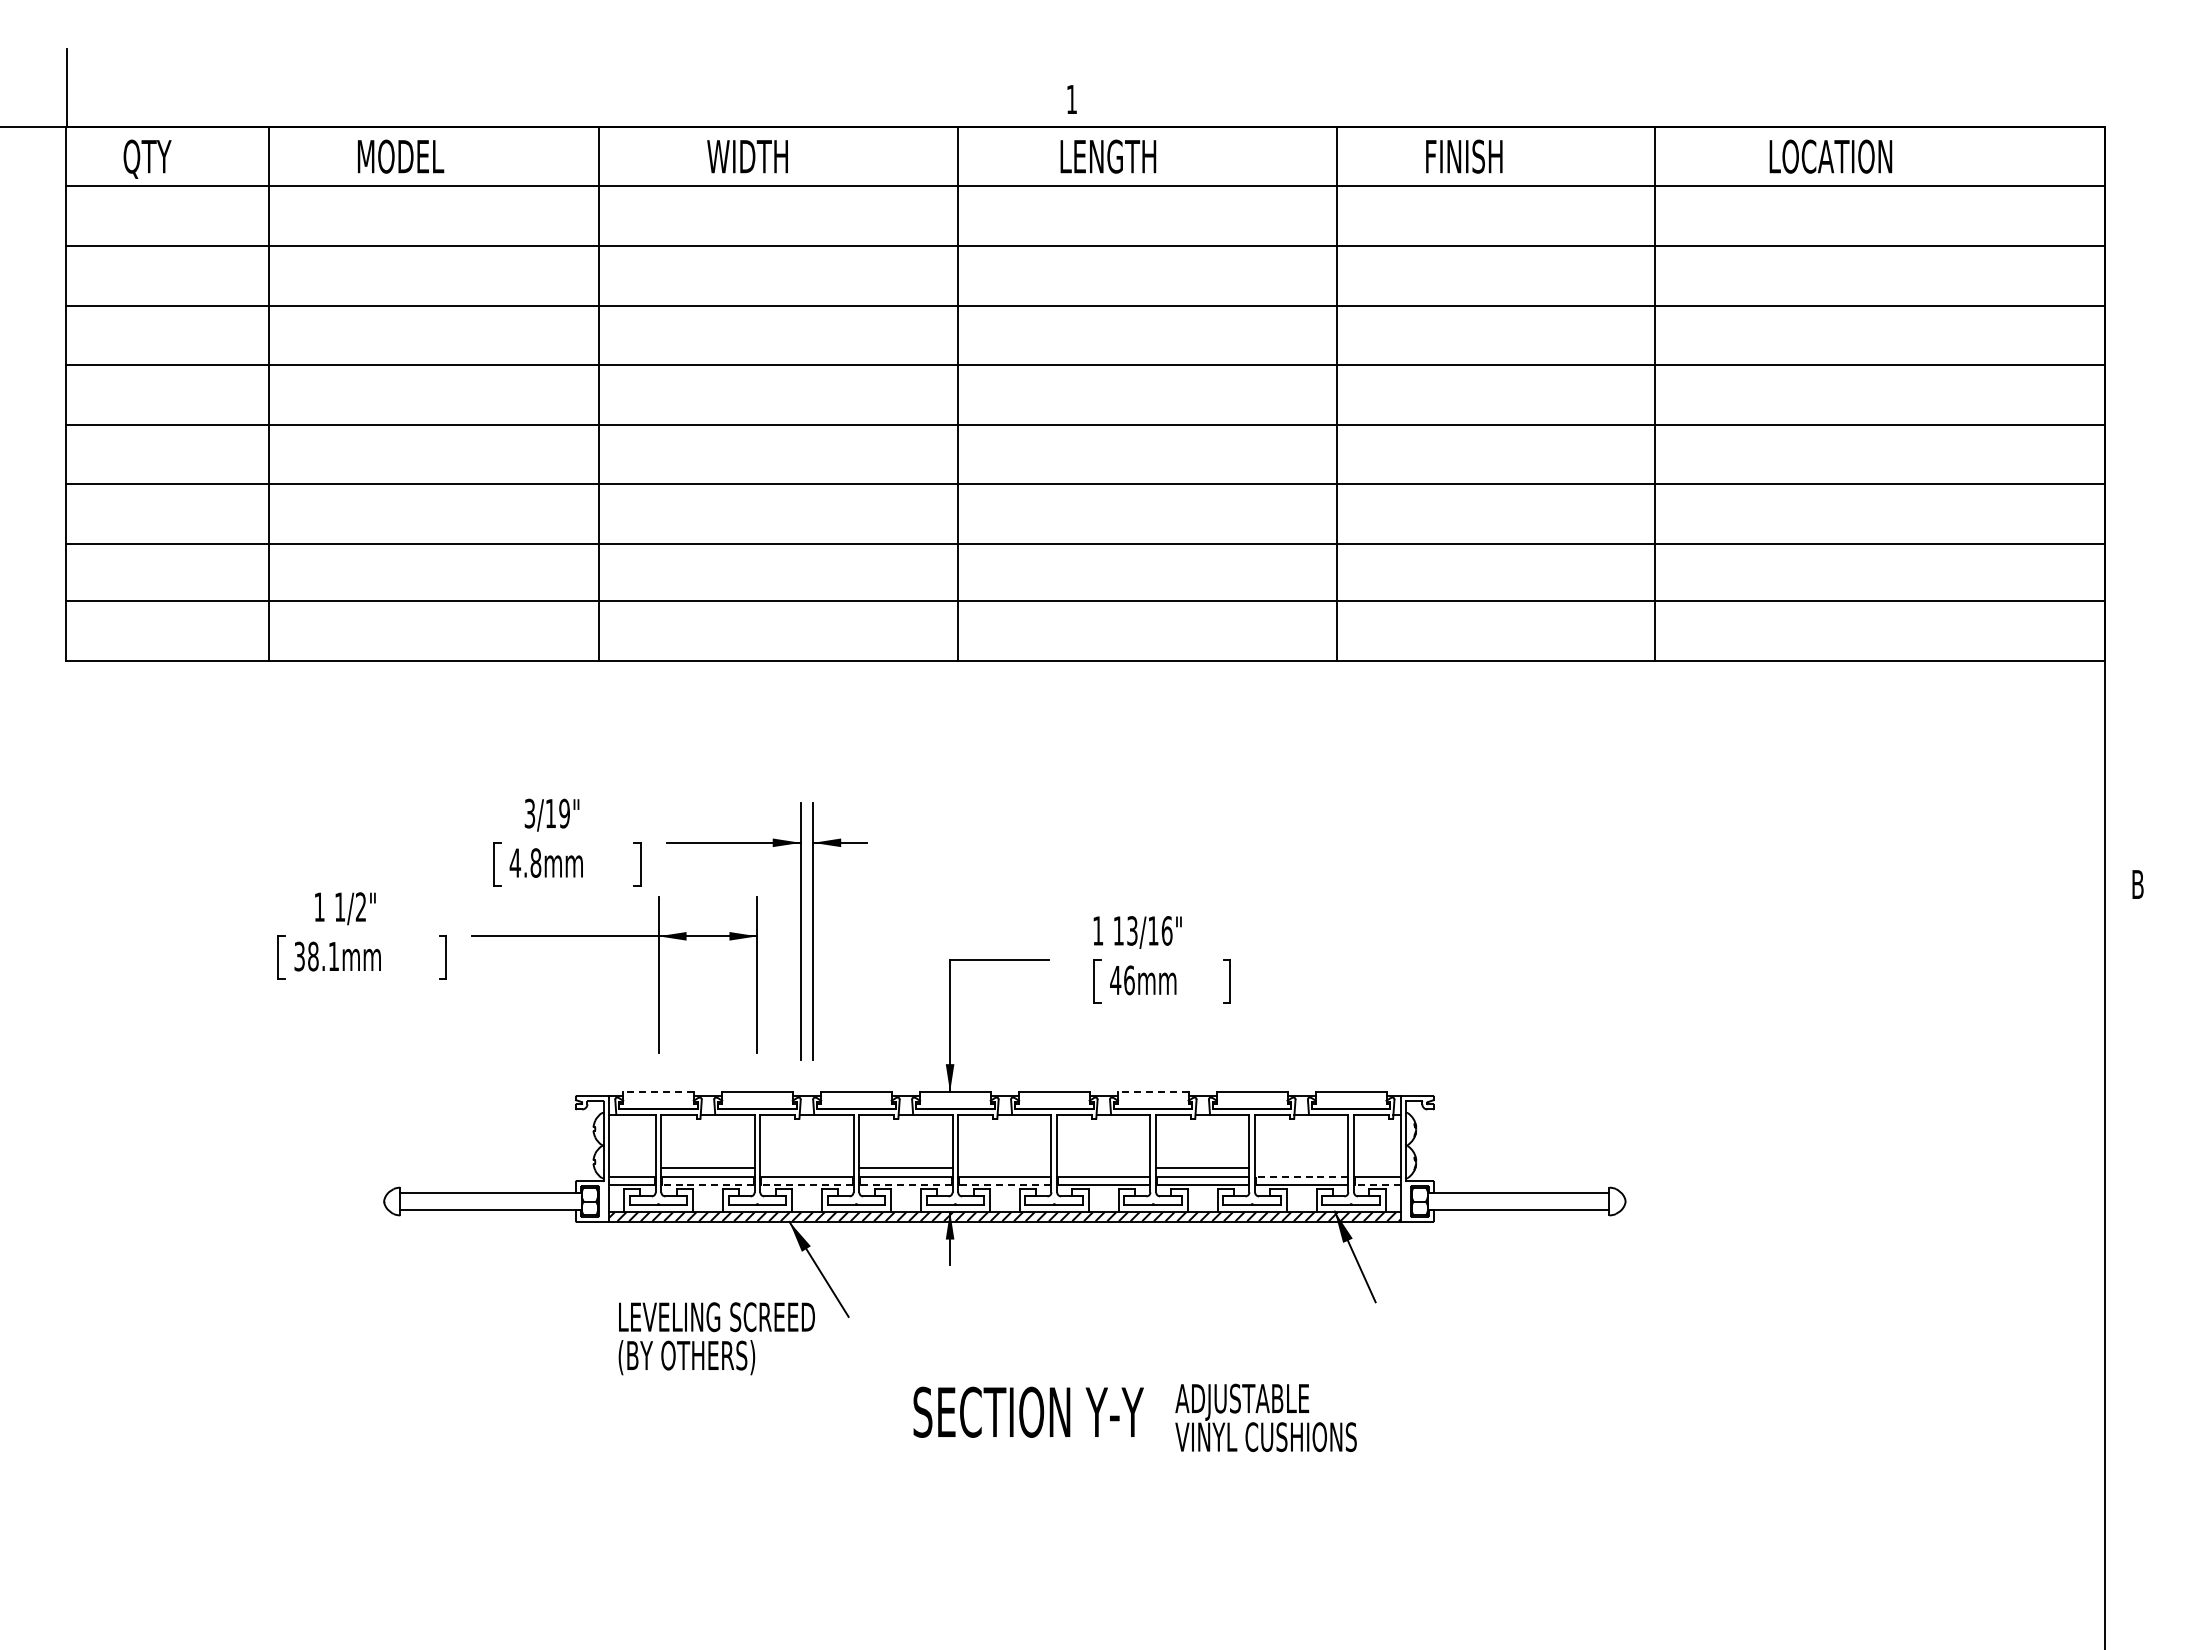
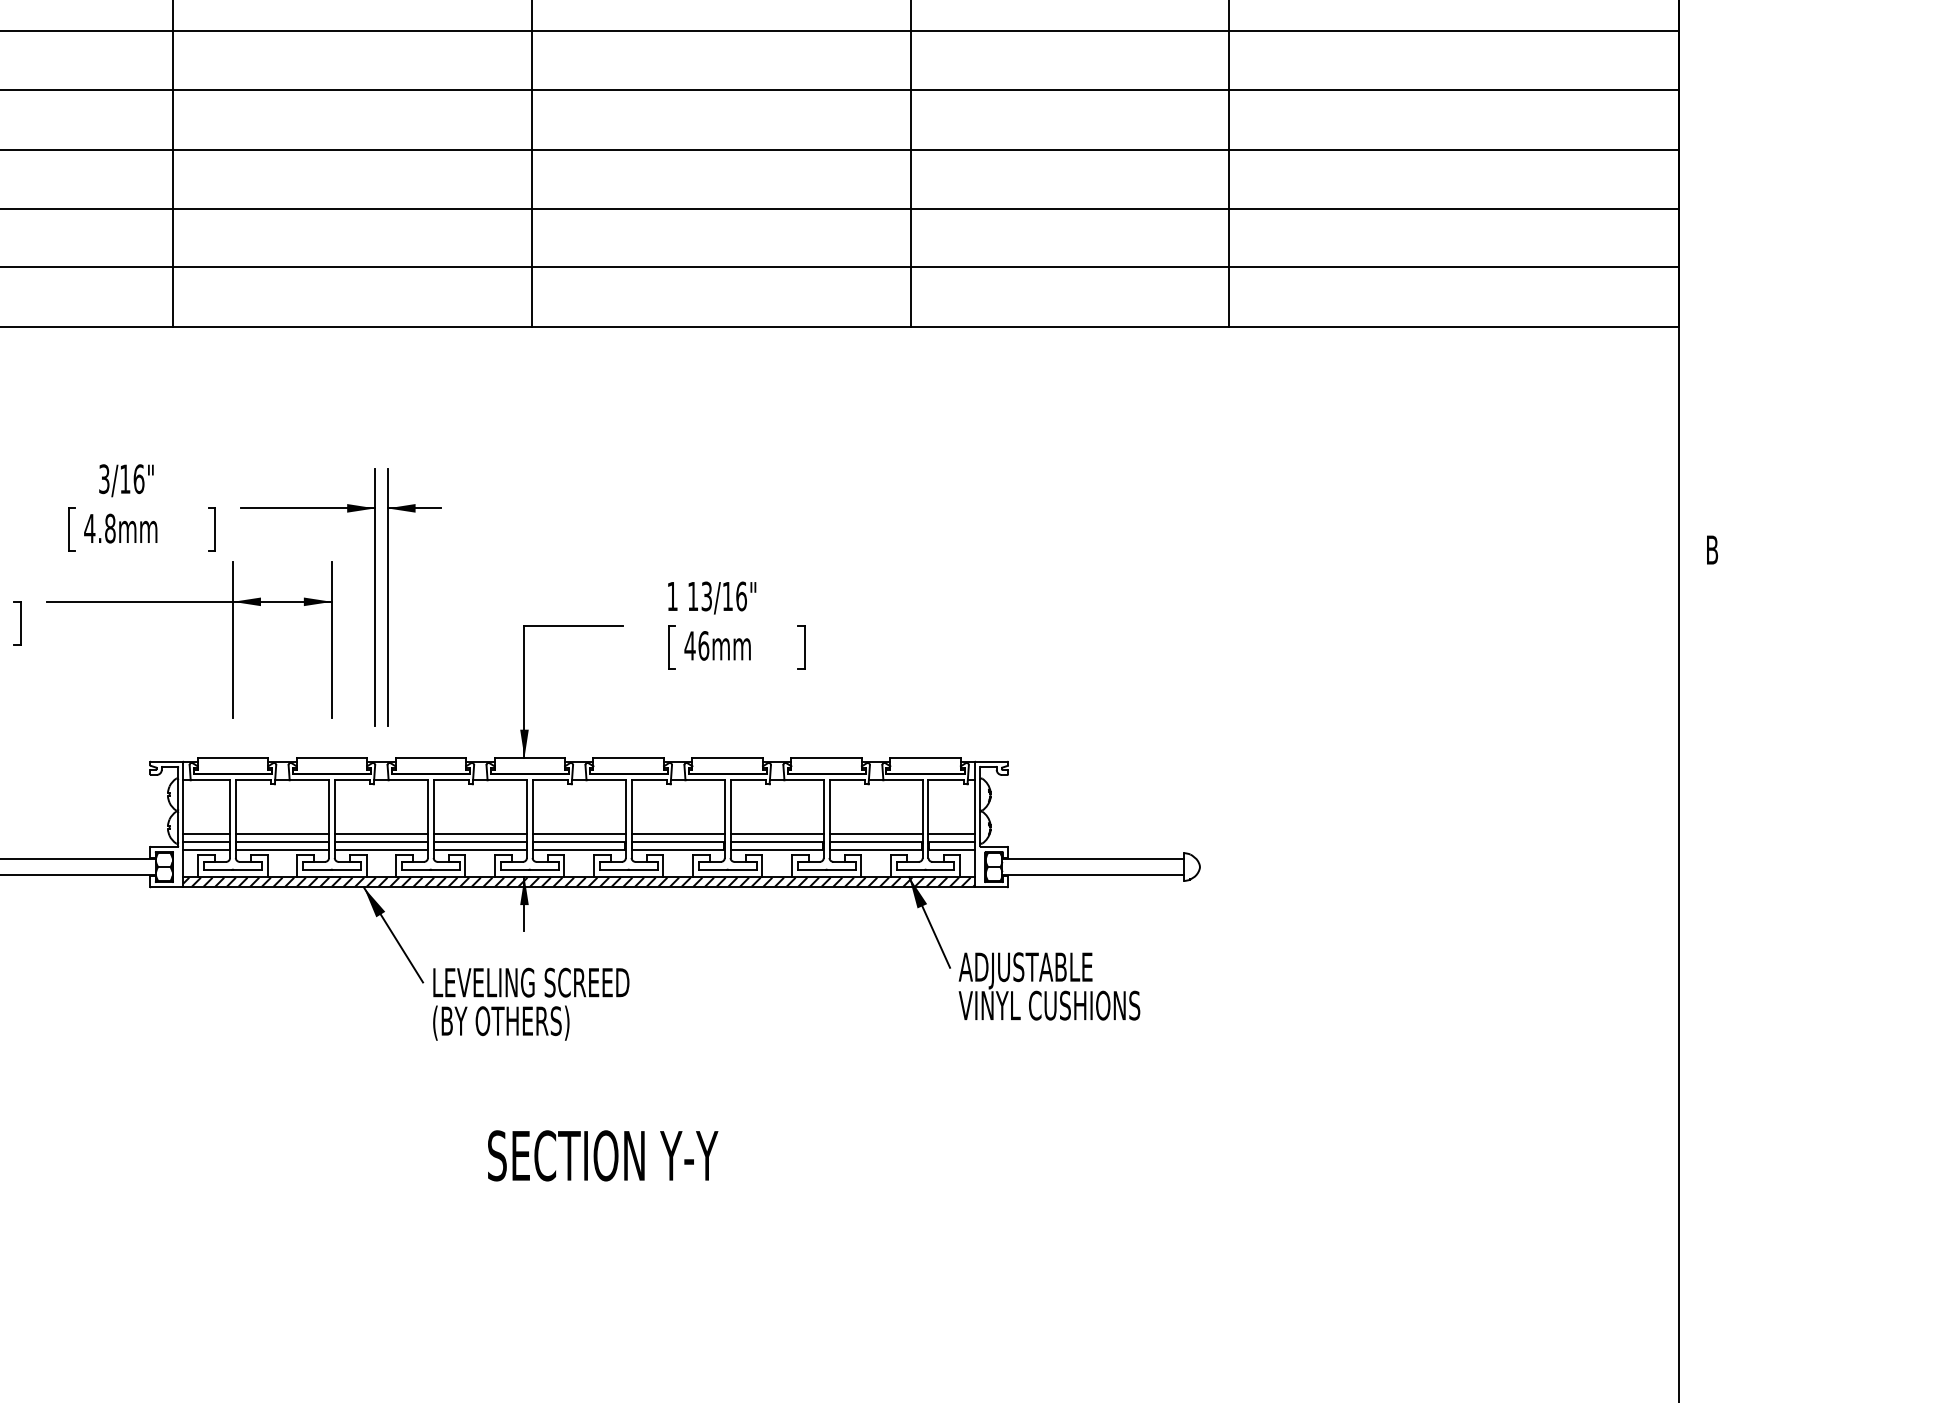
text: (564, 813) -> (138, 479), 3/19" -> 3/16"
line: (658, 1092) -> (232, 758), dashed -> solid
line: (1152, 1092) -> (726, 758), dashed -> solid
line: (632, 1168) -> (206, 834), added
line: (806, 1168) -> (380, 834), added
line: (1004, 1168) -> (578, 834), added
line: (1103, 1168) -> (677, 834), added
line: (1301, 1168) -> (875, 834), added
line: (1377, 1168) -> (951, 834), added
line: (1301, 1176) -> (875, 842), dashed -> solid
line: (707, 1184) -> (281, 850), dashed -> solid
line: (806, 1184) -> (380, 850), dashed -> solid
line: (905, 1184) -> (479, 850), dashed -> solid
line: (1004, 1184) -> (578, 850), dashed -> solid
line: (1377, 1184) -> (951, 850), dashed -> solid
text: (716, 1338) -> (530, 1004), moved
text: (1028, 1411) -> (602, 1155), moved
text: (1265, 1417) -> (1048, 986), moved

